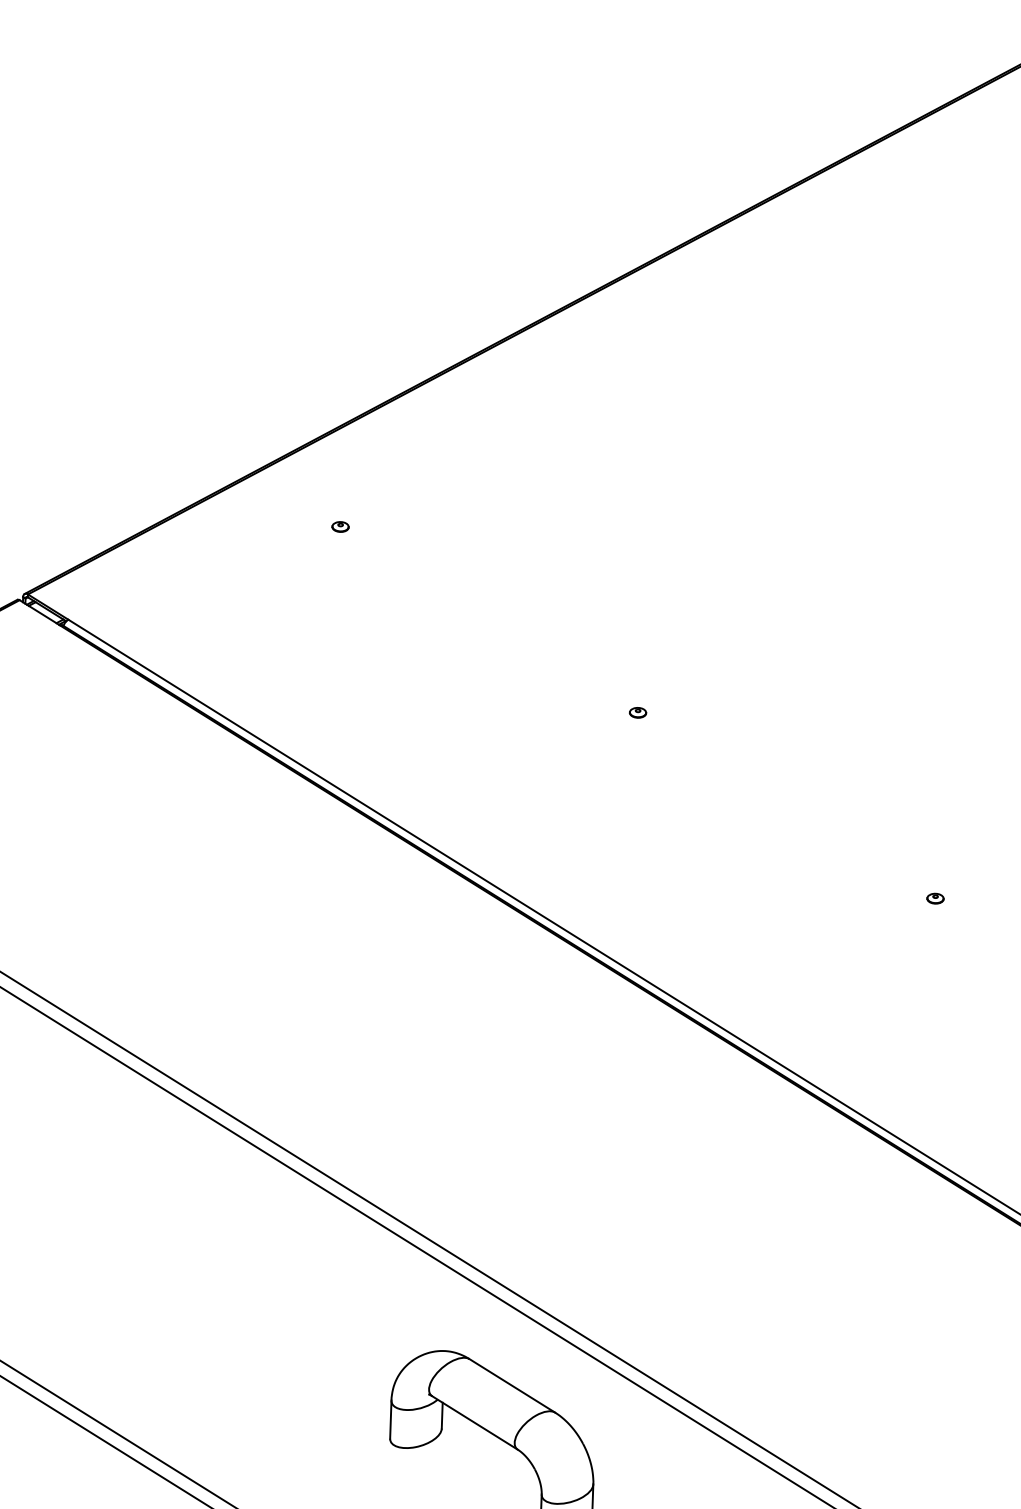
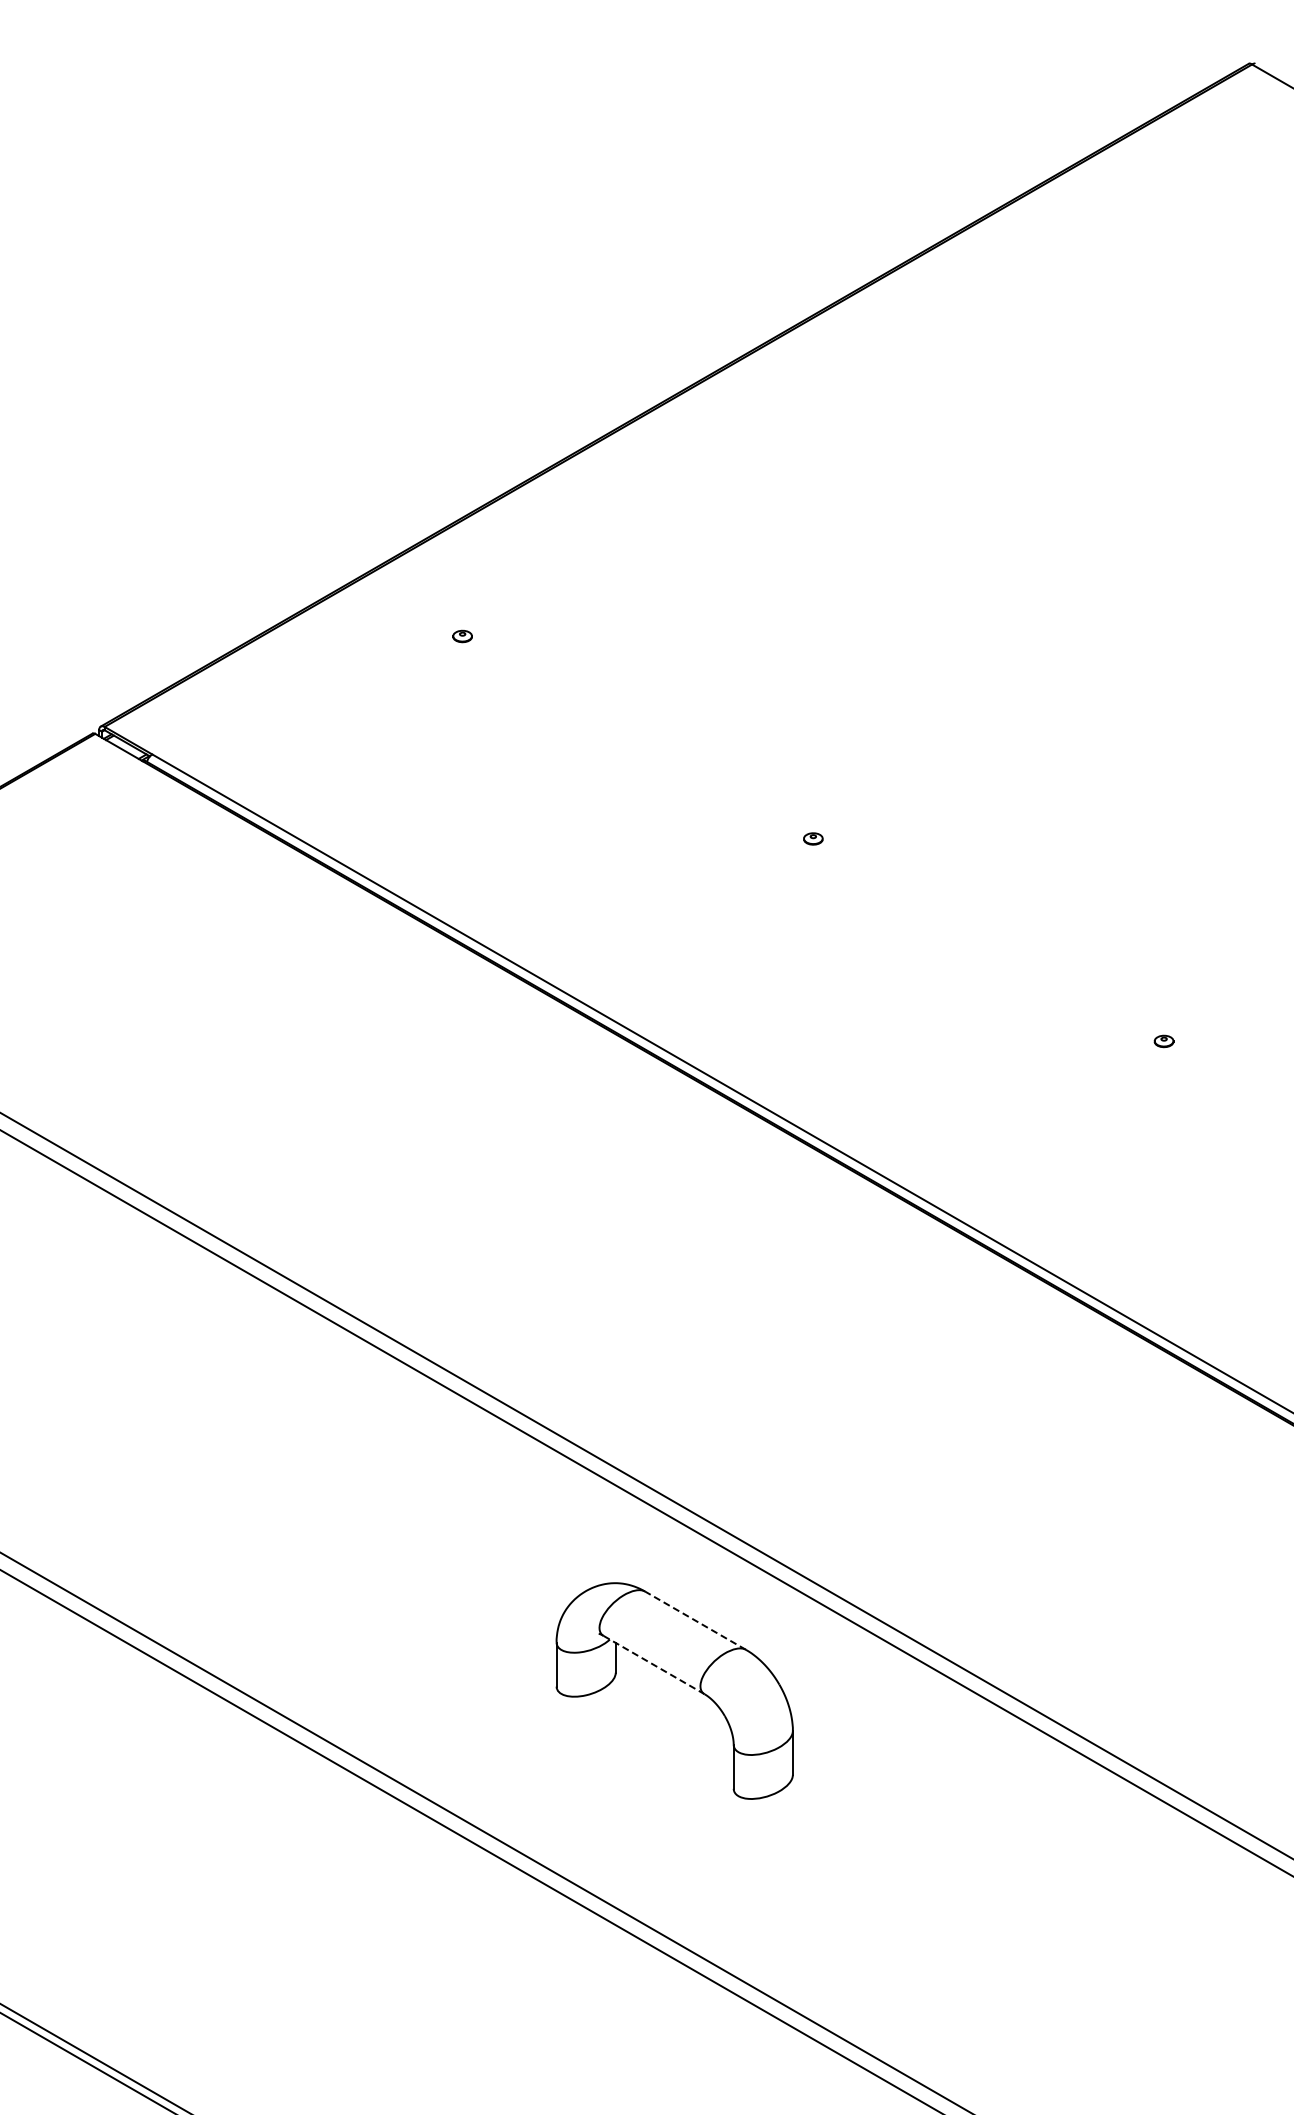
line: (512, 1385) -> (695, 1620), solid -> dashed
line: (475, 1423) -> (654, 1665), solid -> dashed

